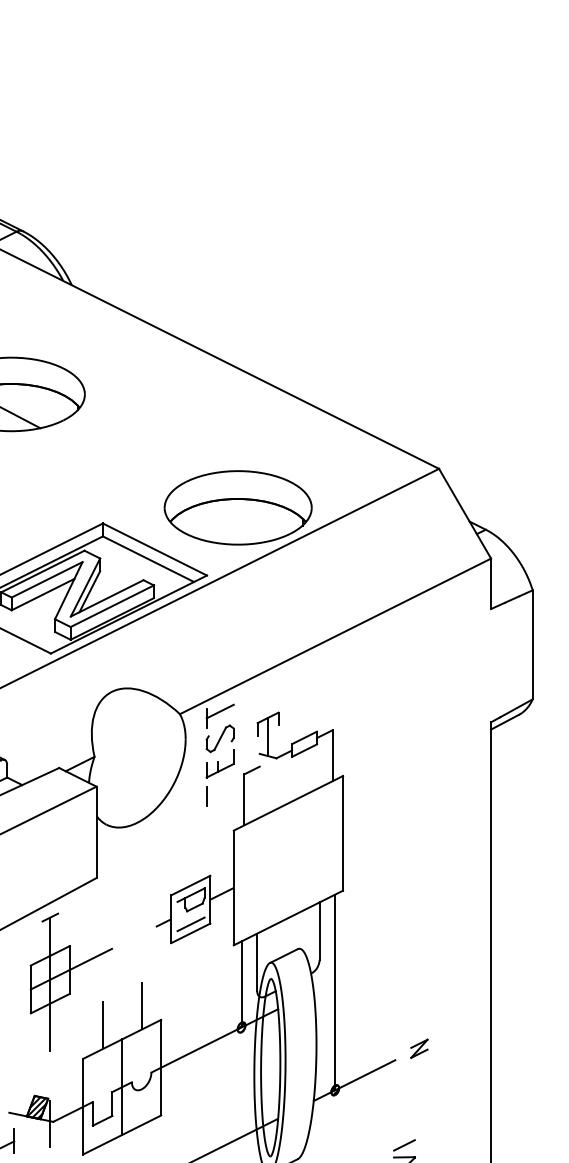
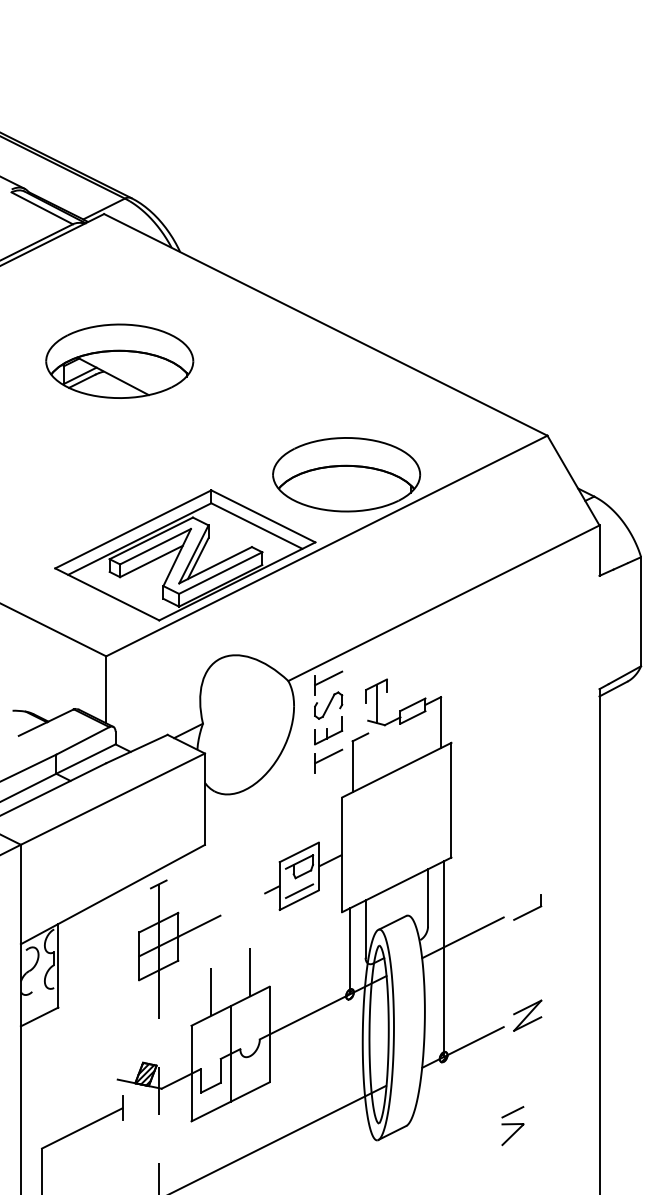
line: (220, 789) -> (328, 756), added
part: (419, 940) -> (527, 907), added
line: (354, 970) -> (462, 937), added
part: (419, 1048) -> (527, 1015), size x1.67

